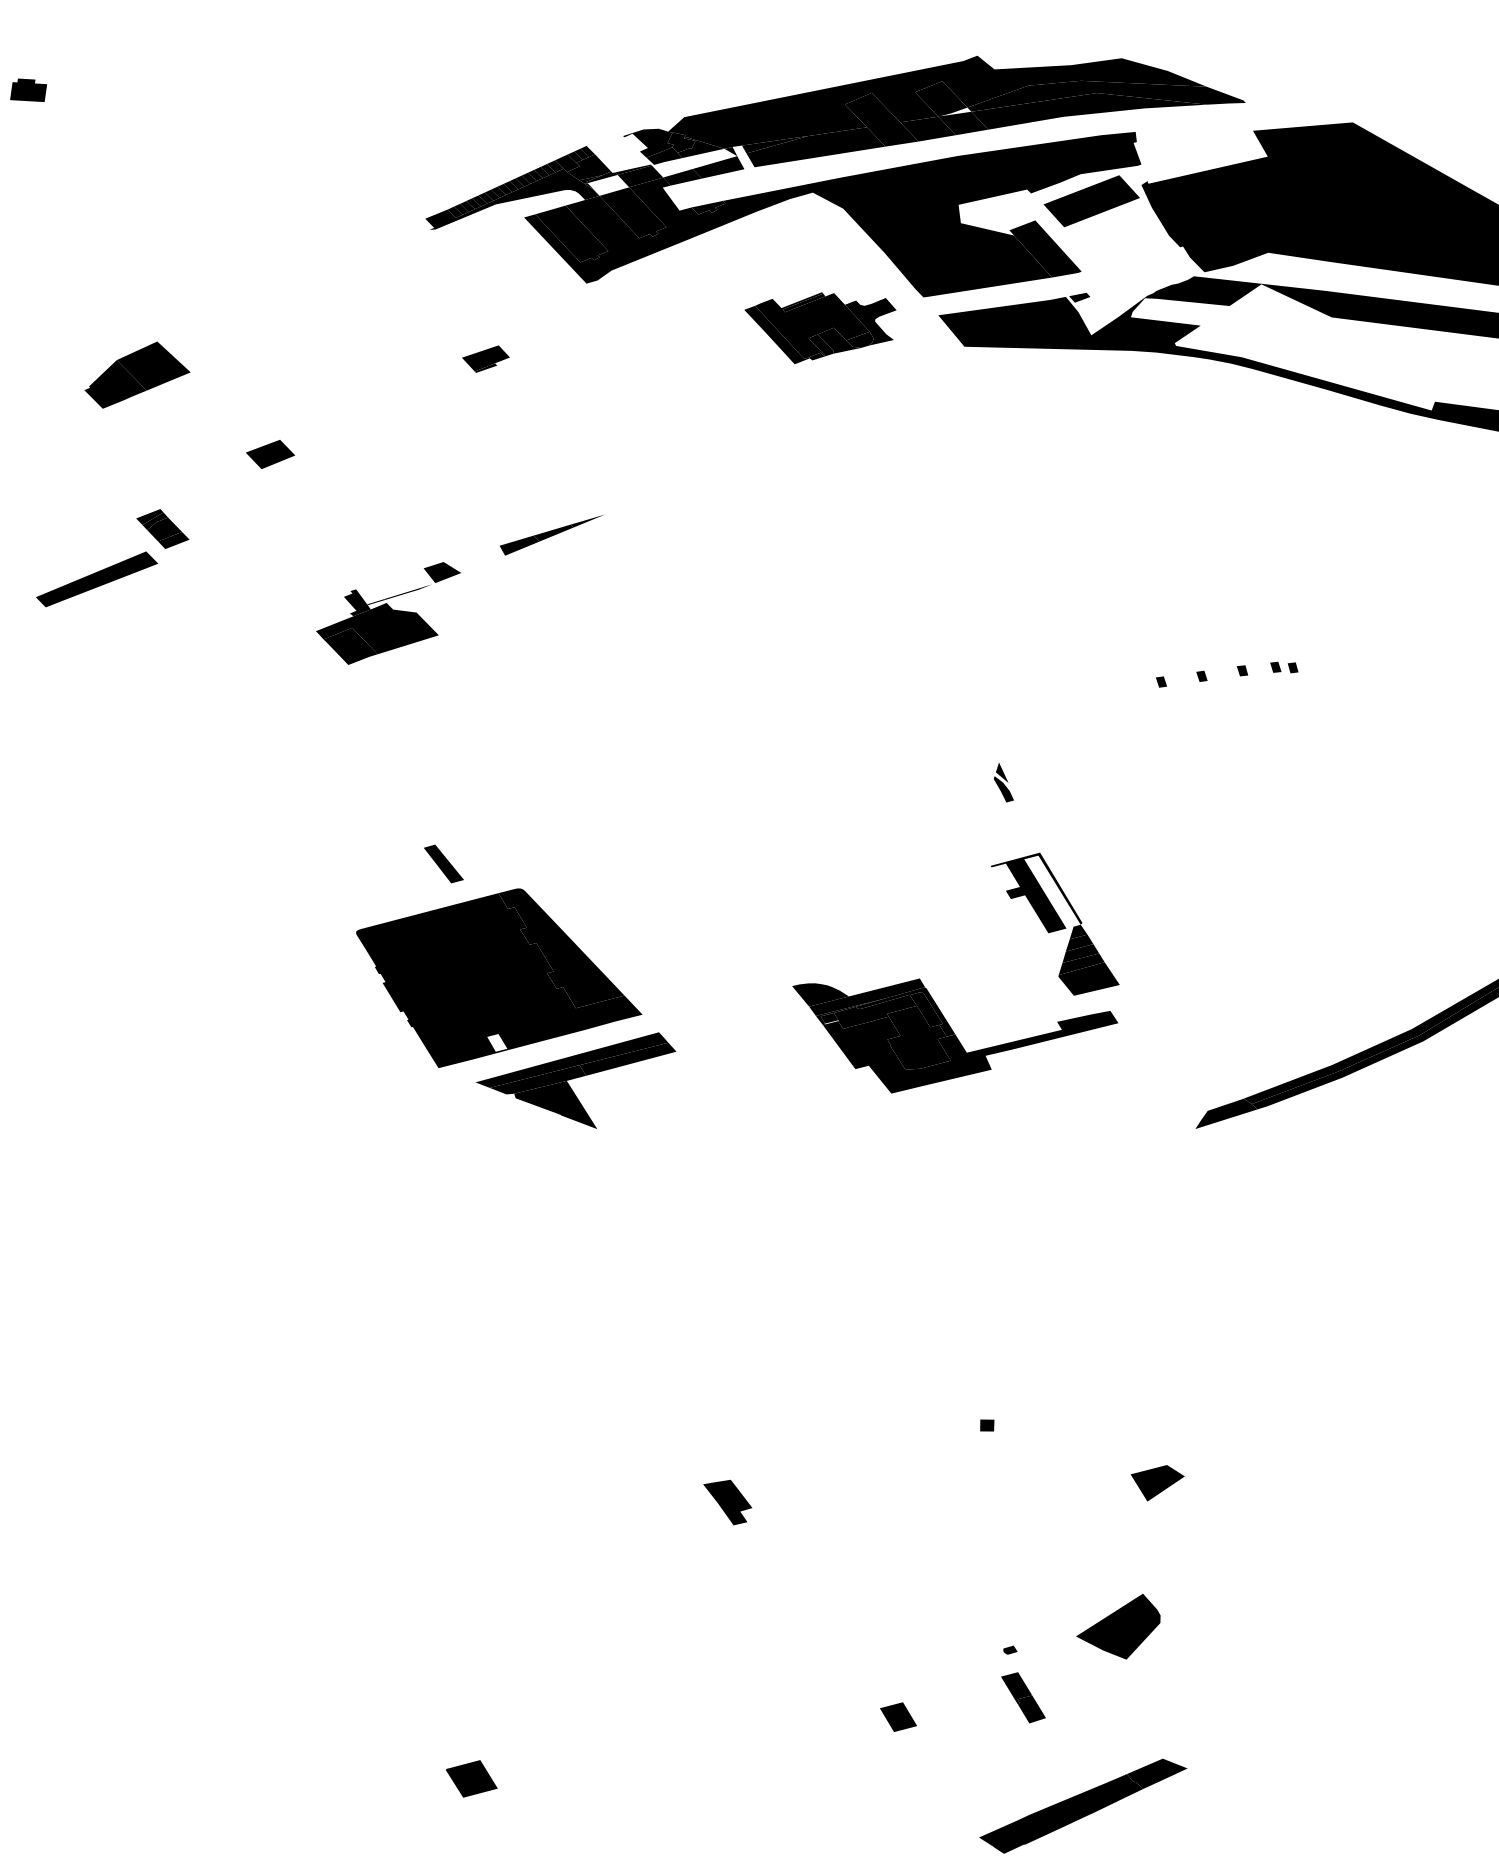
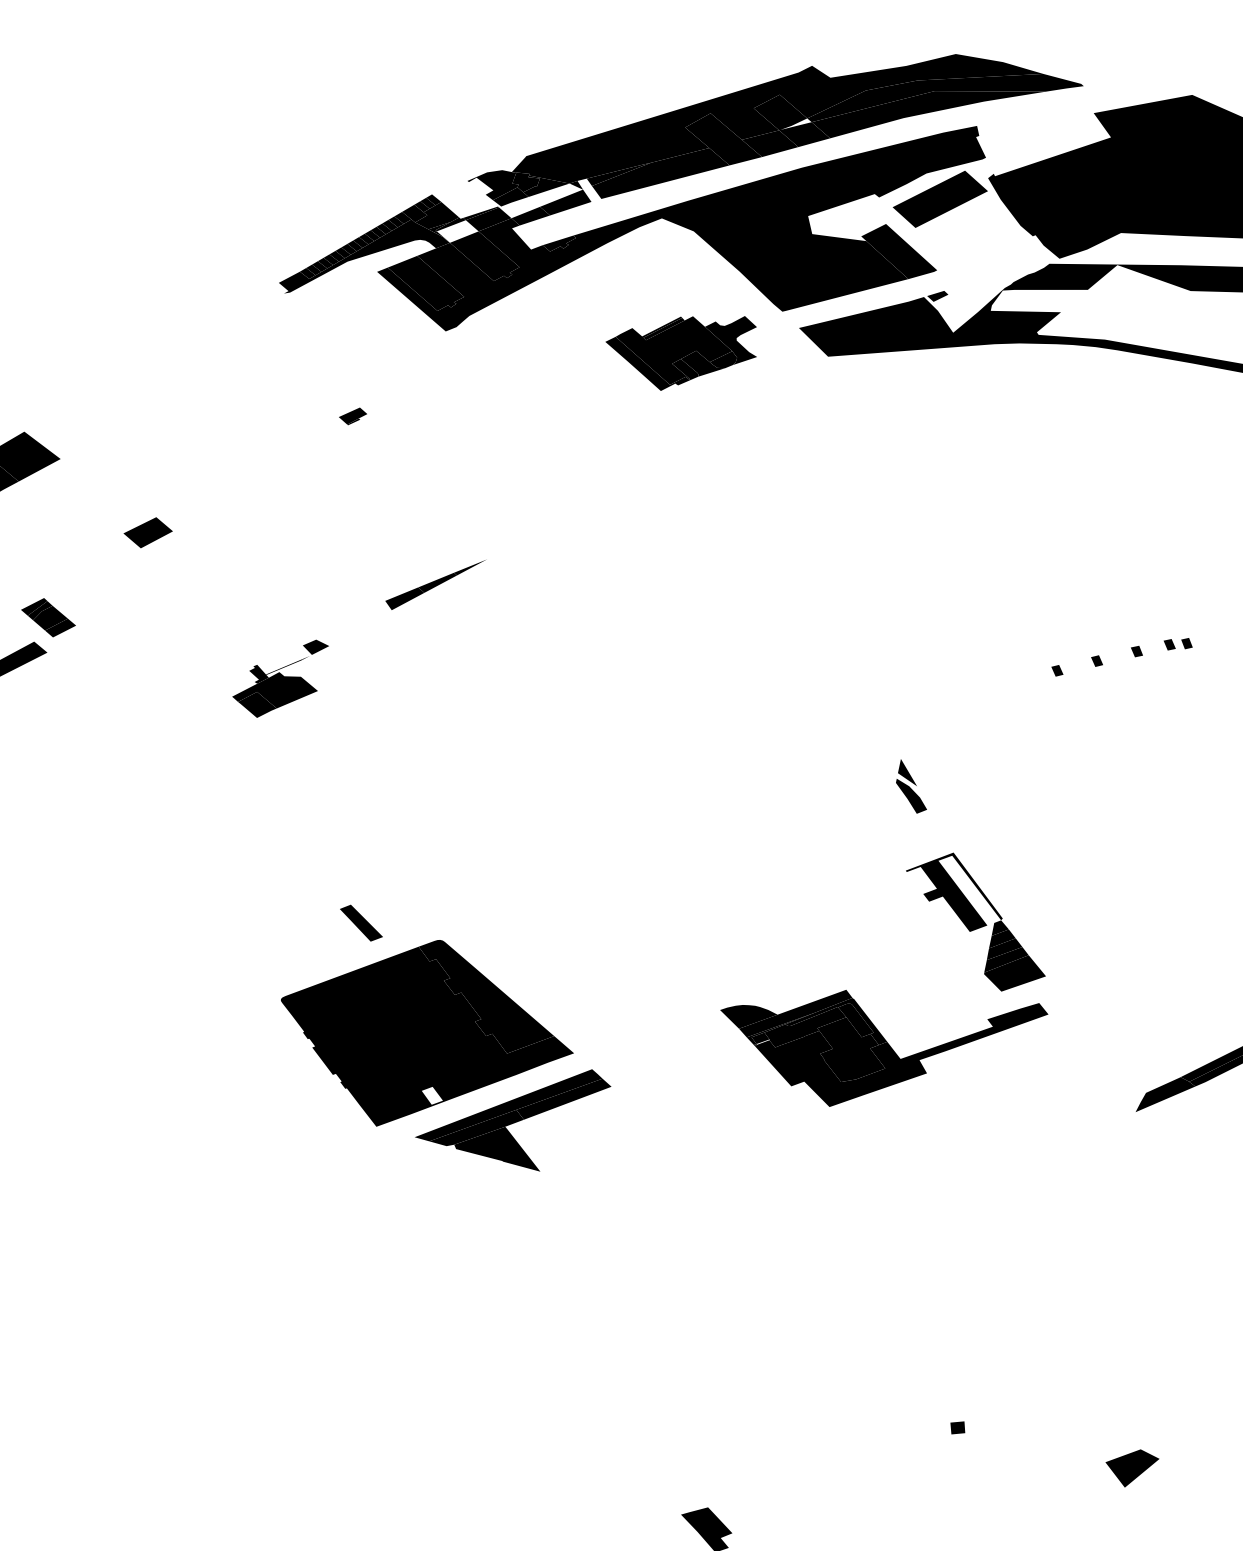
part: (485, 358) -> (352, 415), size x0.6
part: (388, 613) -> (281, 679), size x0.7
part: (1003, 782) -> (910, 786), size x1.4

